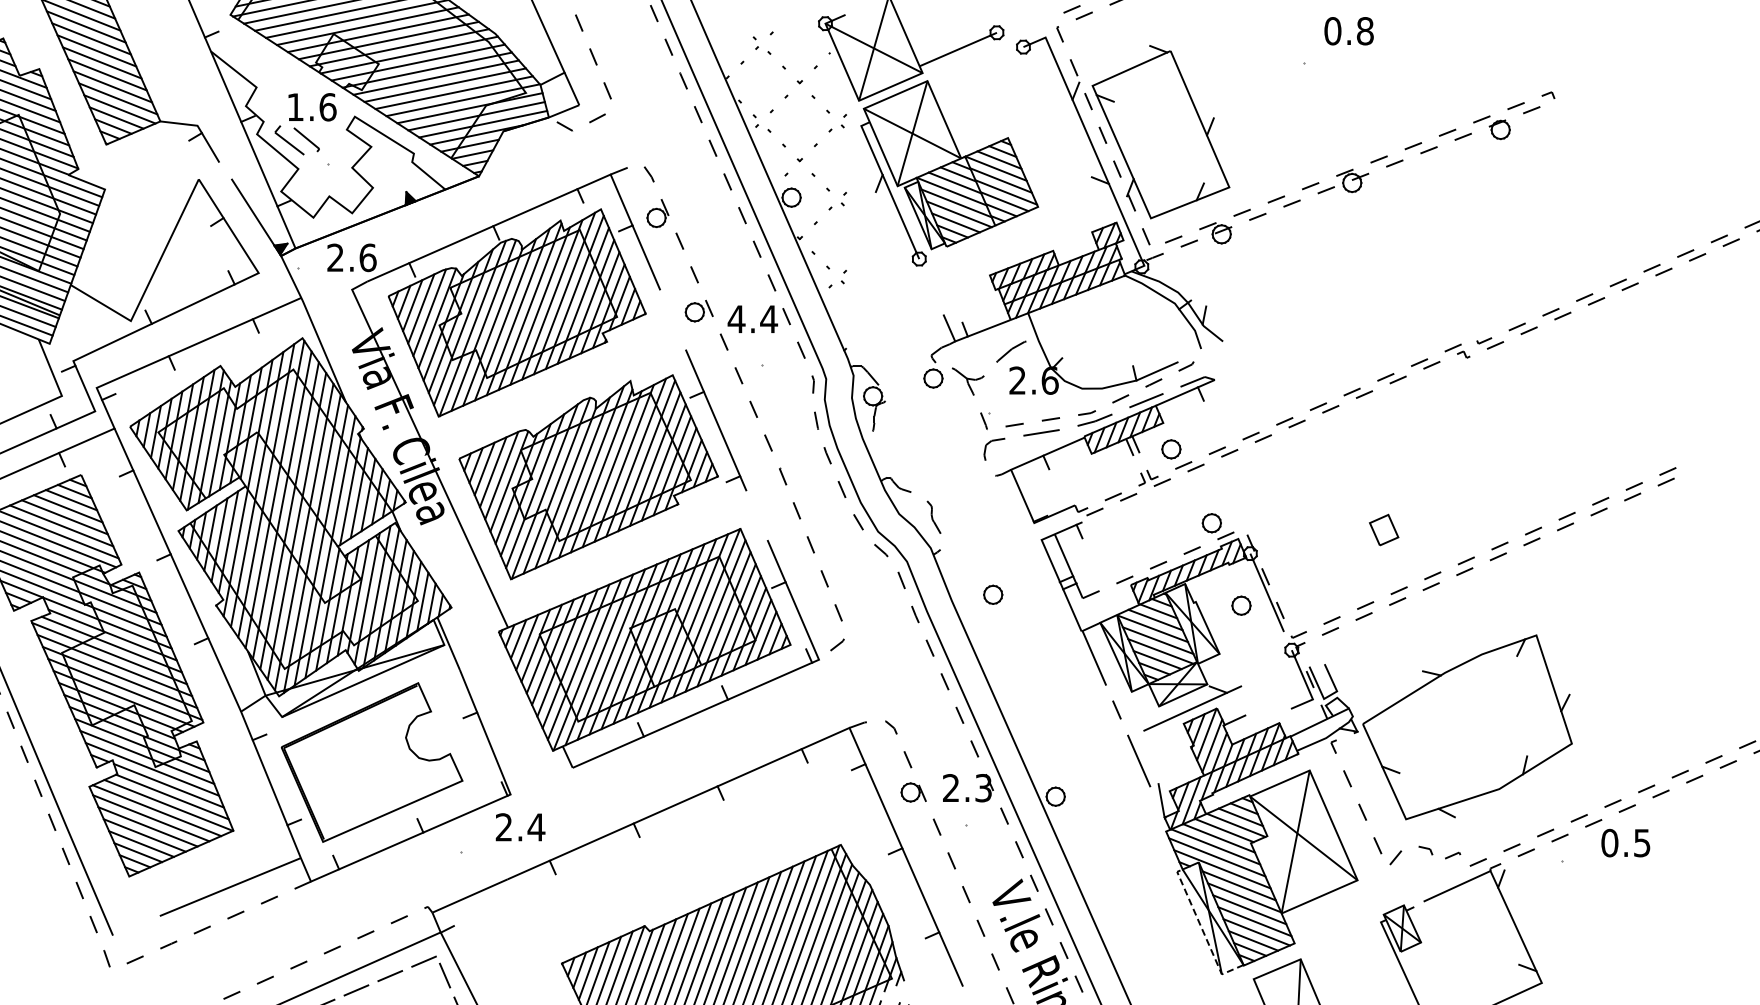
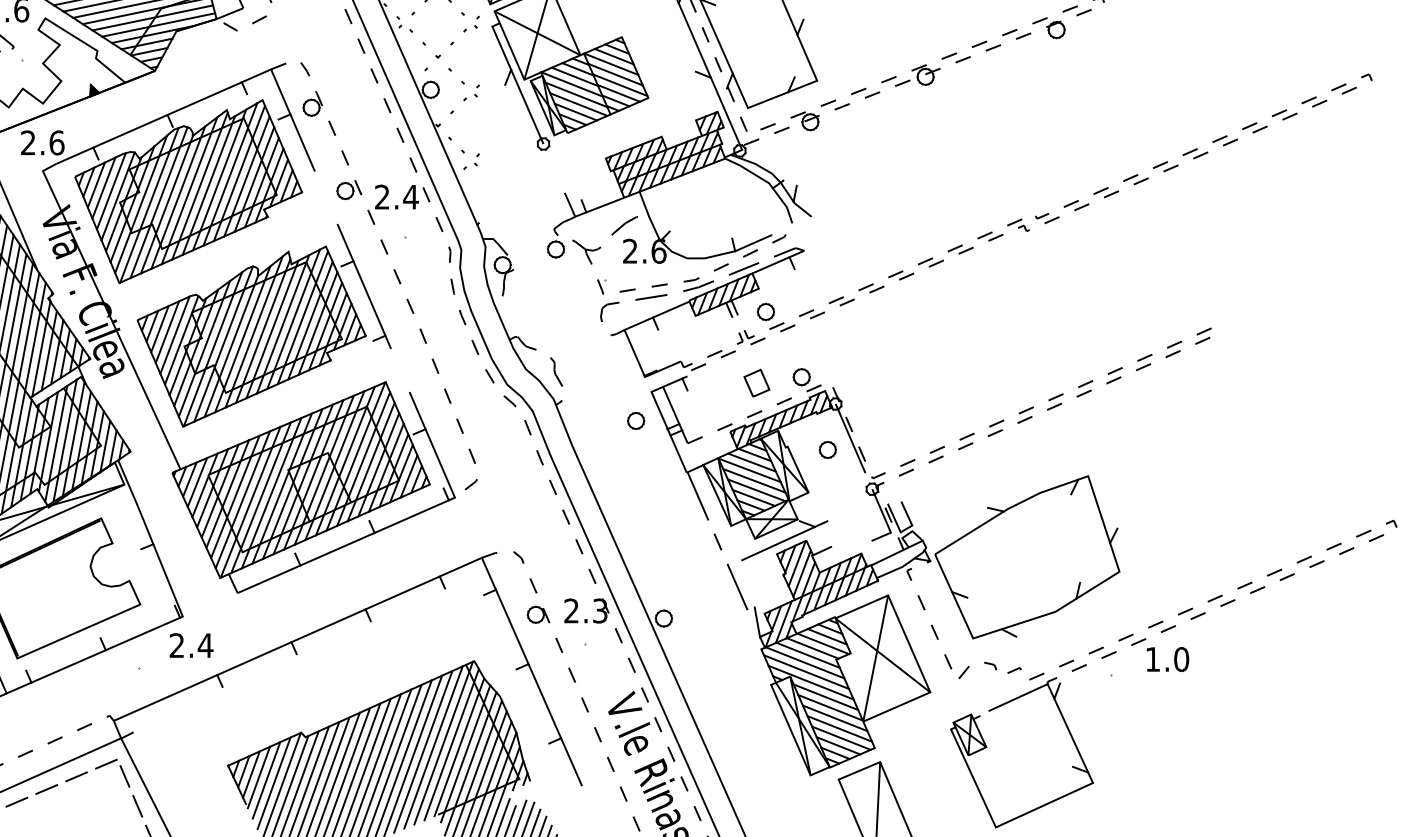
text: (736, 319) -> (382, 197), 4.4 -> 2.4
part: (1384, 529) -> (757, 382), moved
part: (993, 594) -> (636, 420), moved
text: (1625, 842) -> (1166, 658), 0.5 -> 1.0
line: (1202, 930) -> (793, 736), dashed -> solid

